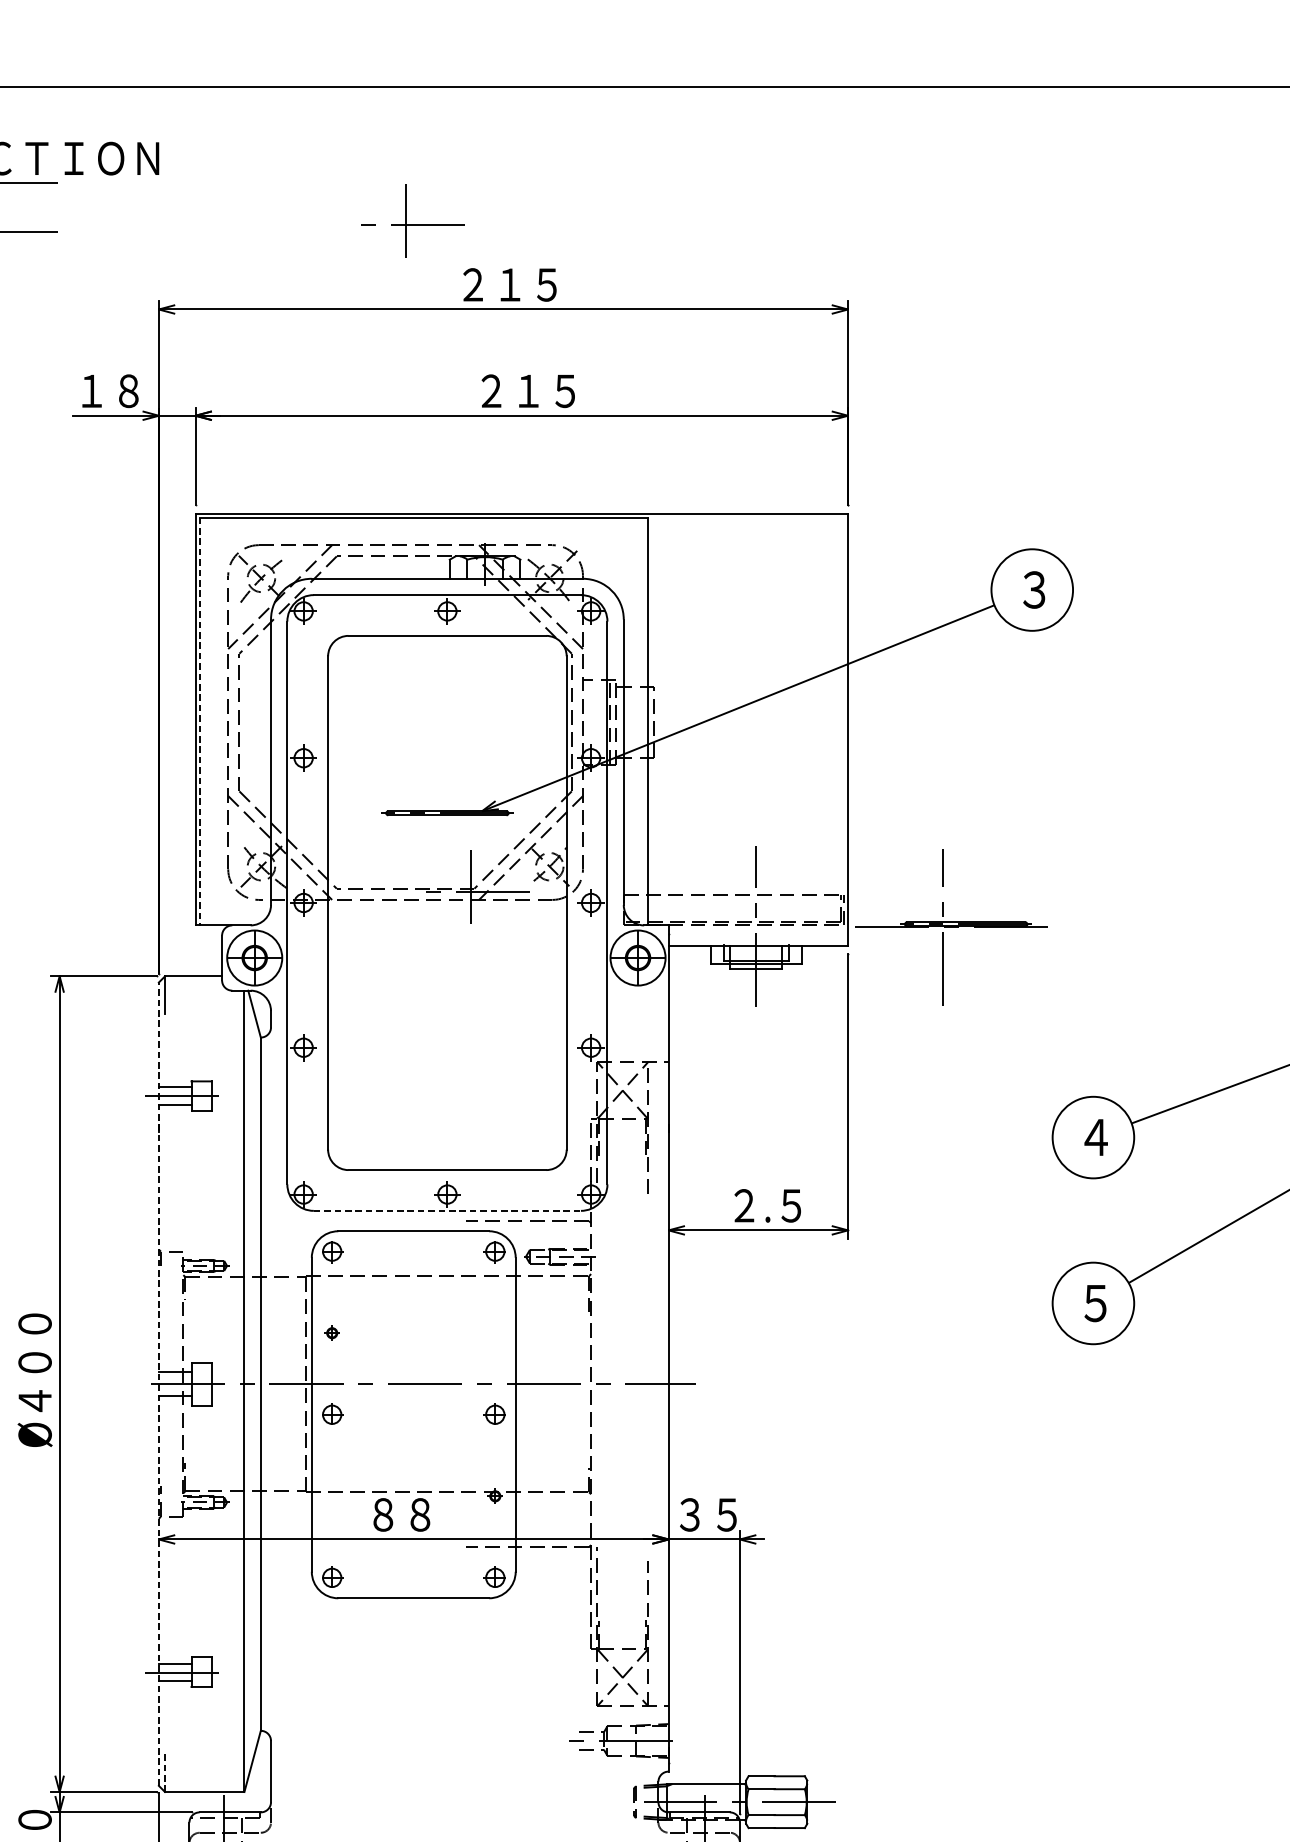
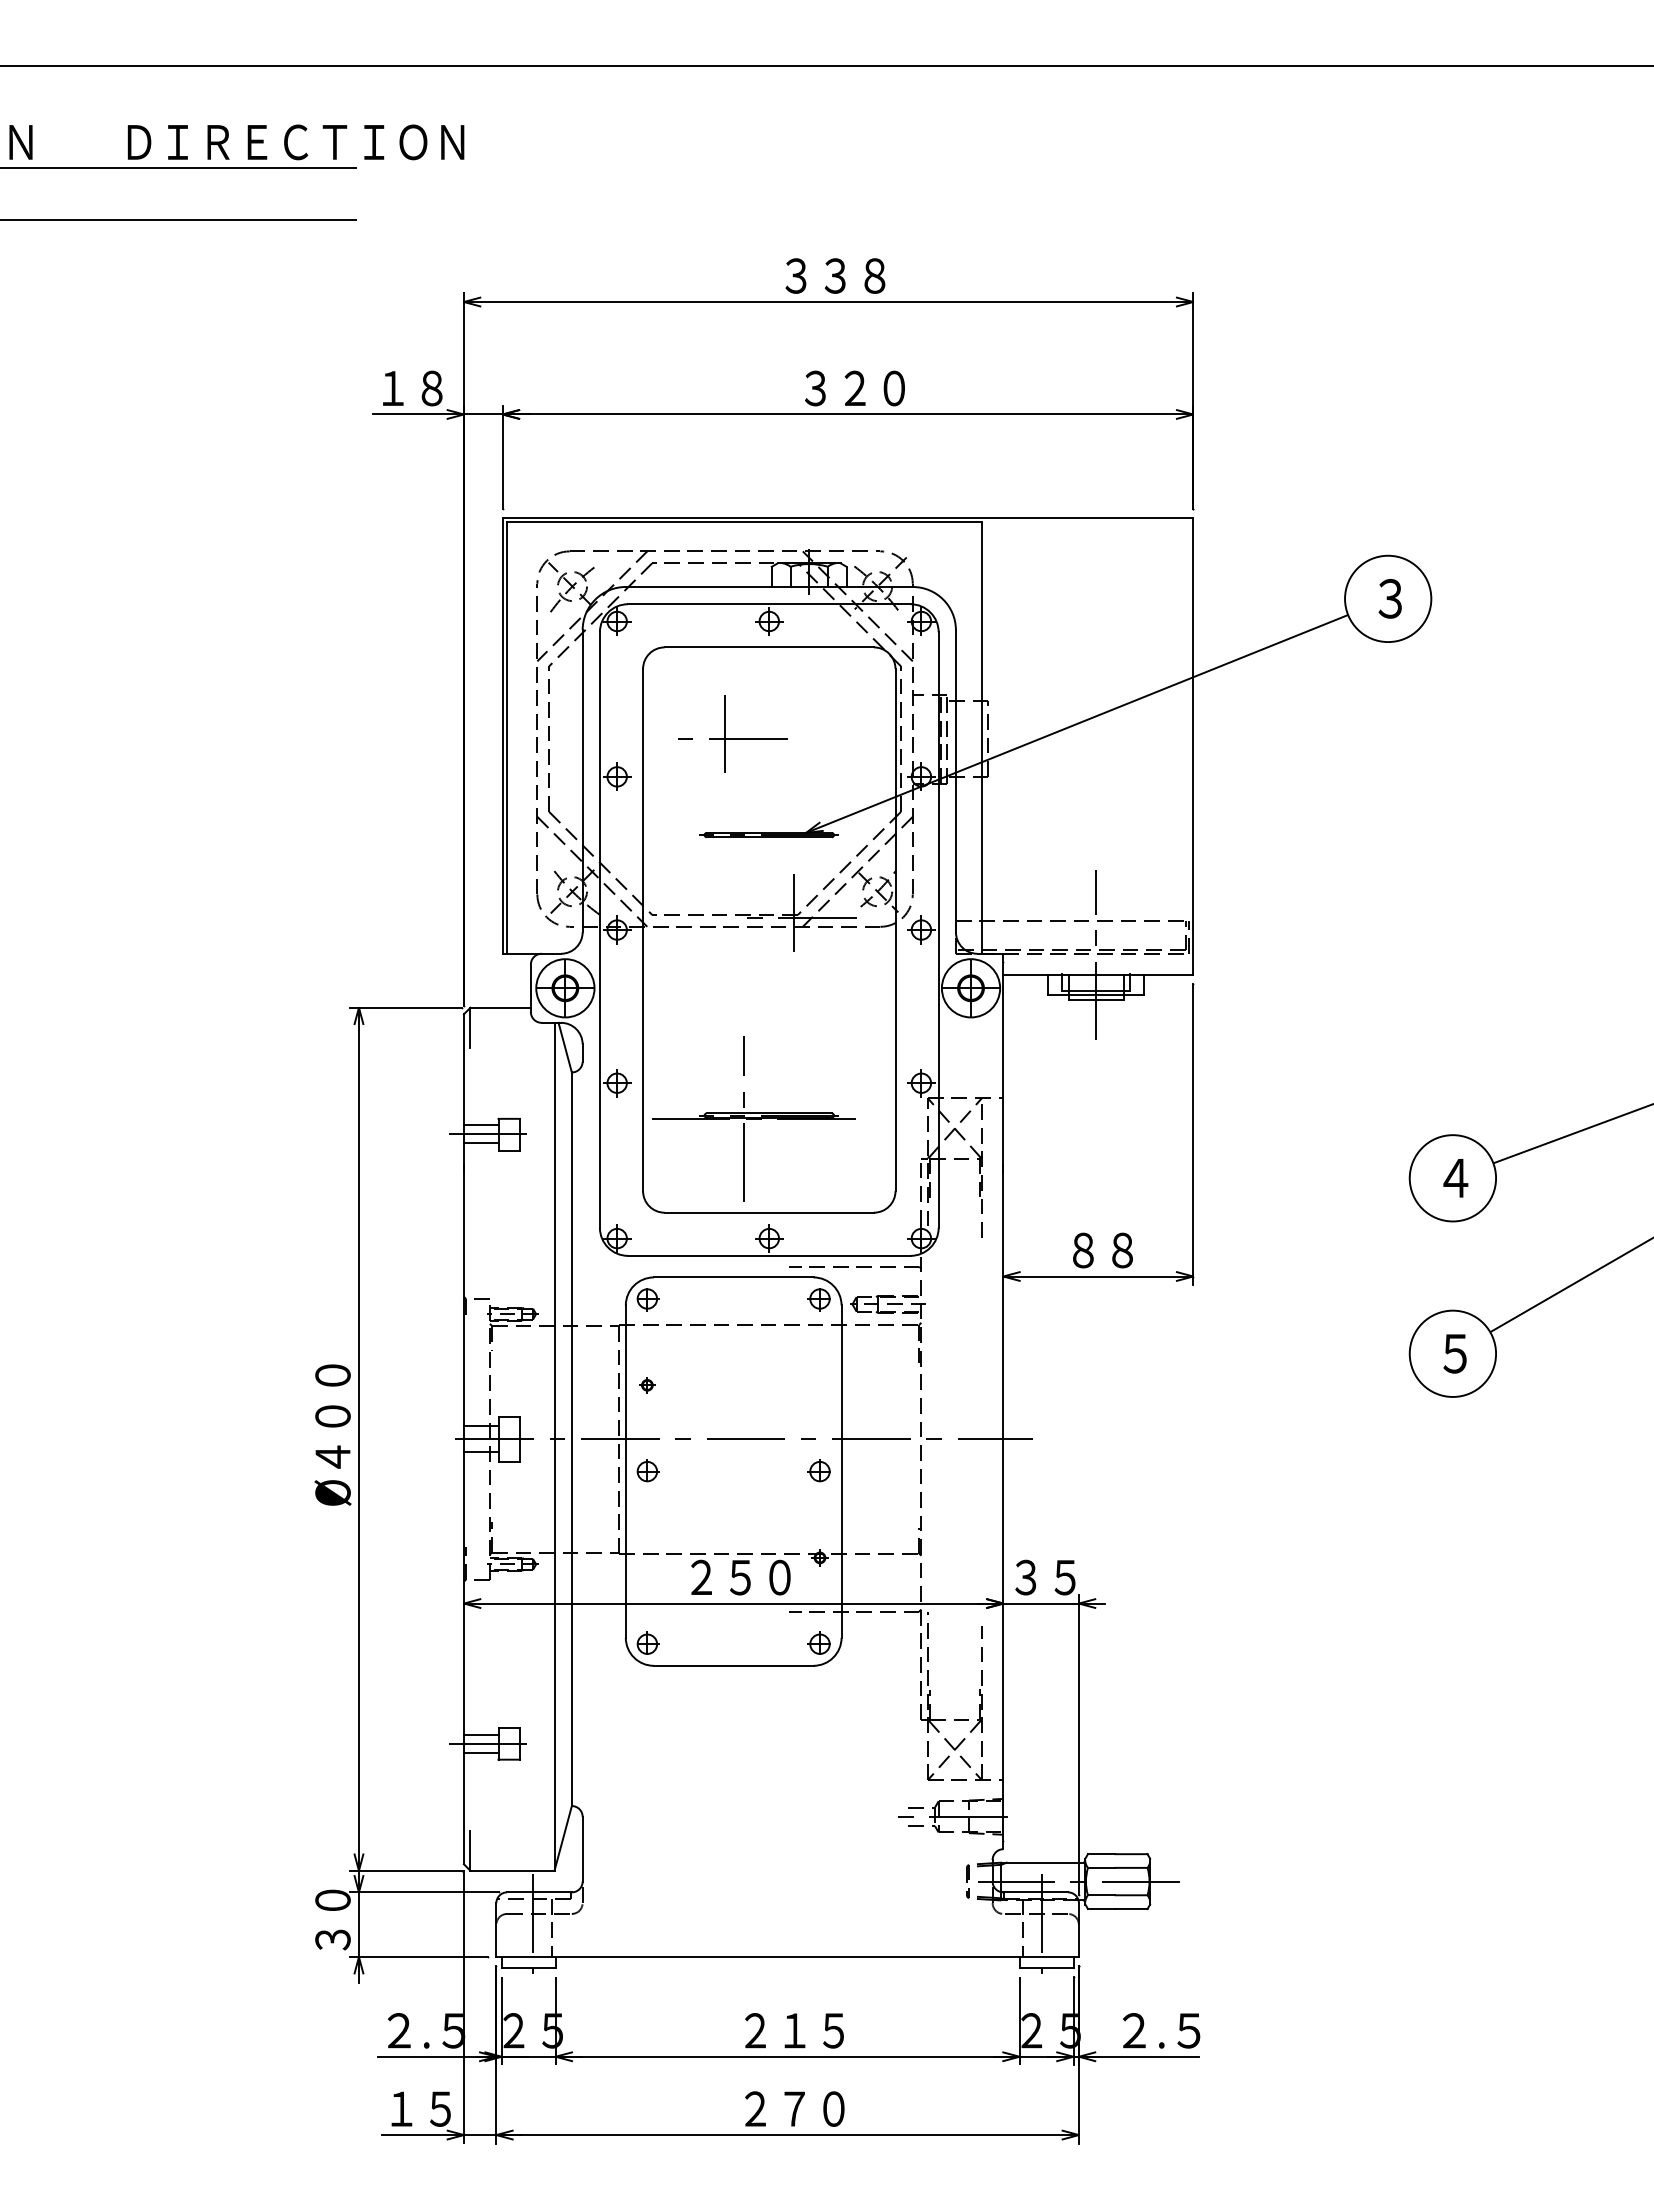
part: (412, 220) -> (732, 733), moved
text: (509, 284) -> (835, 275), ２１５ -> ３３８
text: (527, 391) -> (854, 388), ２１５ -> ３２０
line: (200, 721) -> (507, 738), dashed -> solid
part: (951, 927) -> (753, 1118), moved
text: (767, 1205) -> (1108, 1250), ２.５ -> ８８
line: (447, 1210) -> (769, 1255), dashed -> solid
line: (158, 1383) -> (463, 1438), dashed -> solid
text: (420, 1514) -> (740, 1577), ８８ -> ２５０
line: (165, 1772) -> (470, 1850), dashed -> solid

